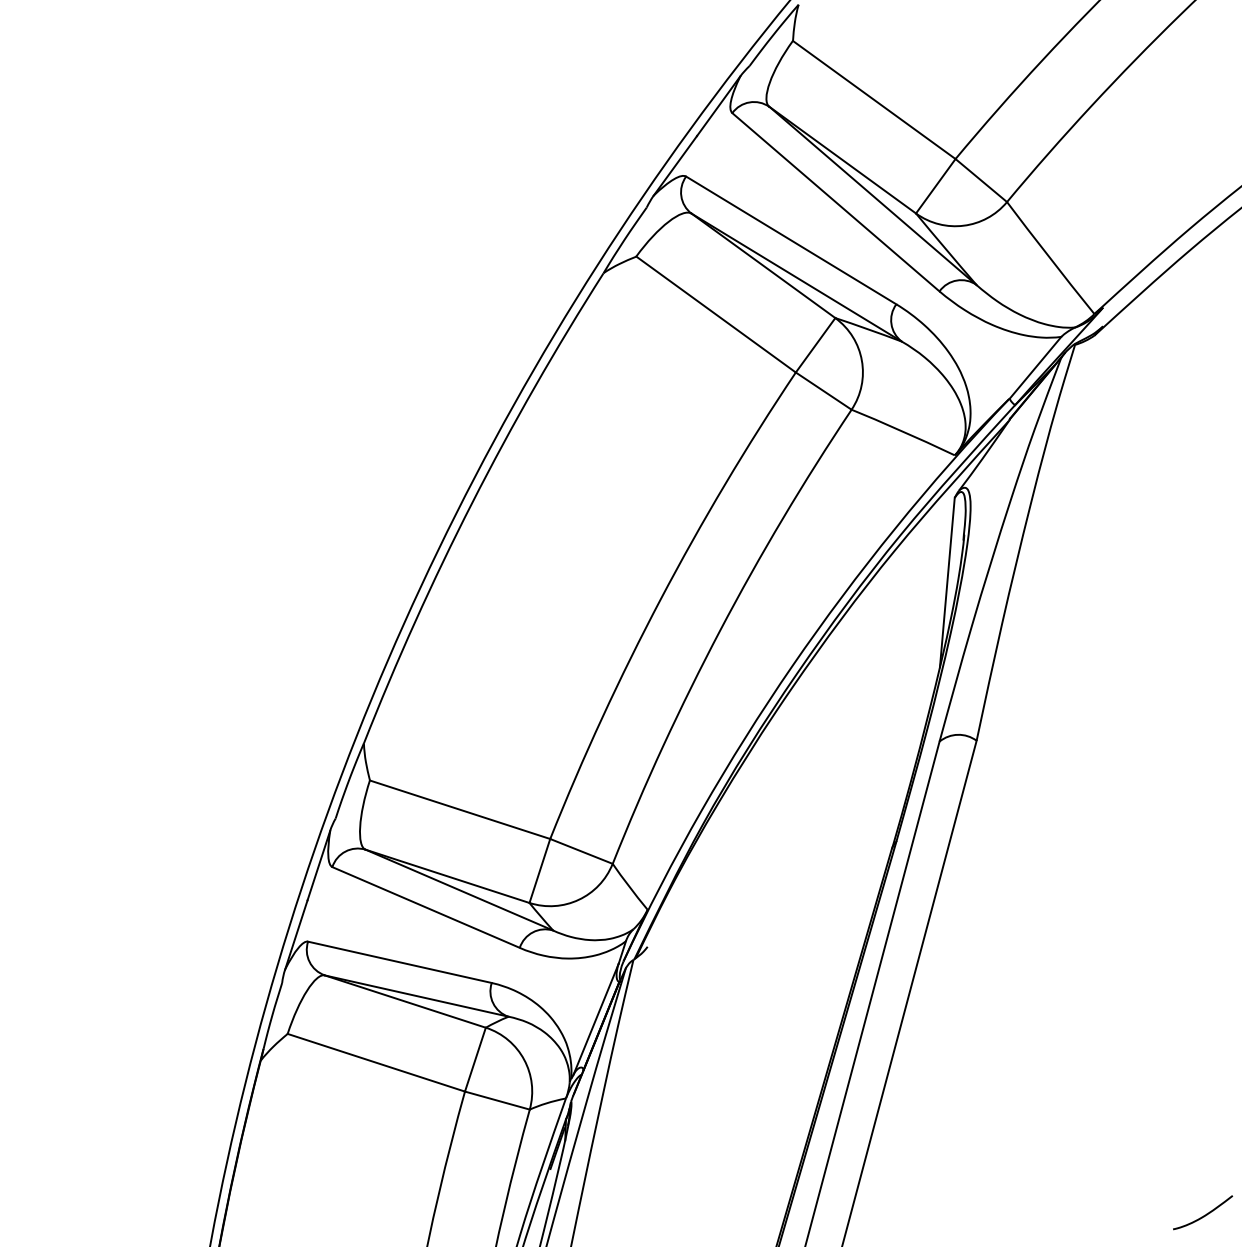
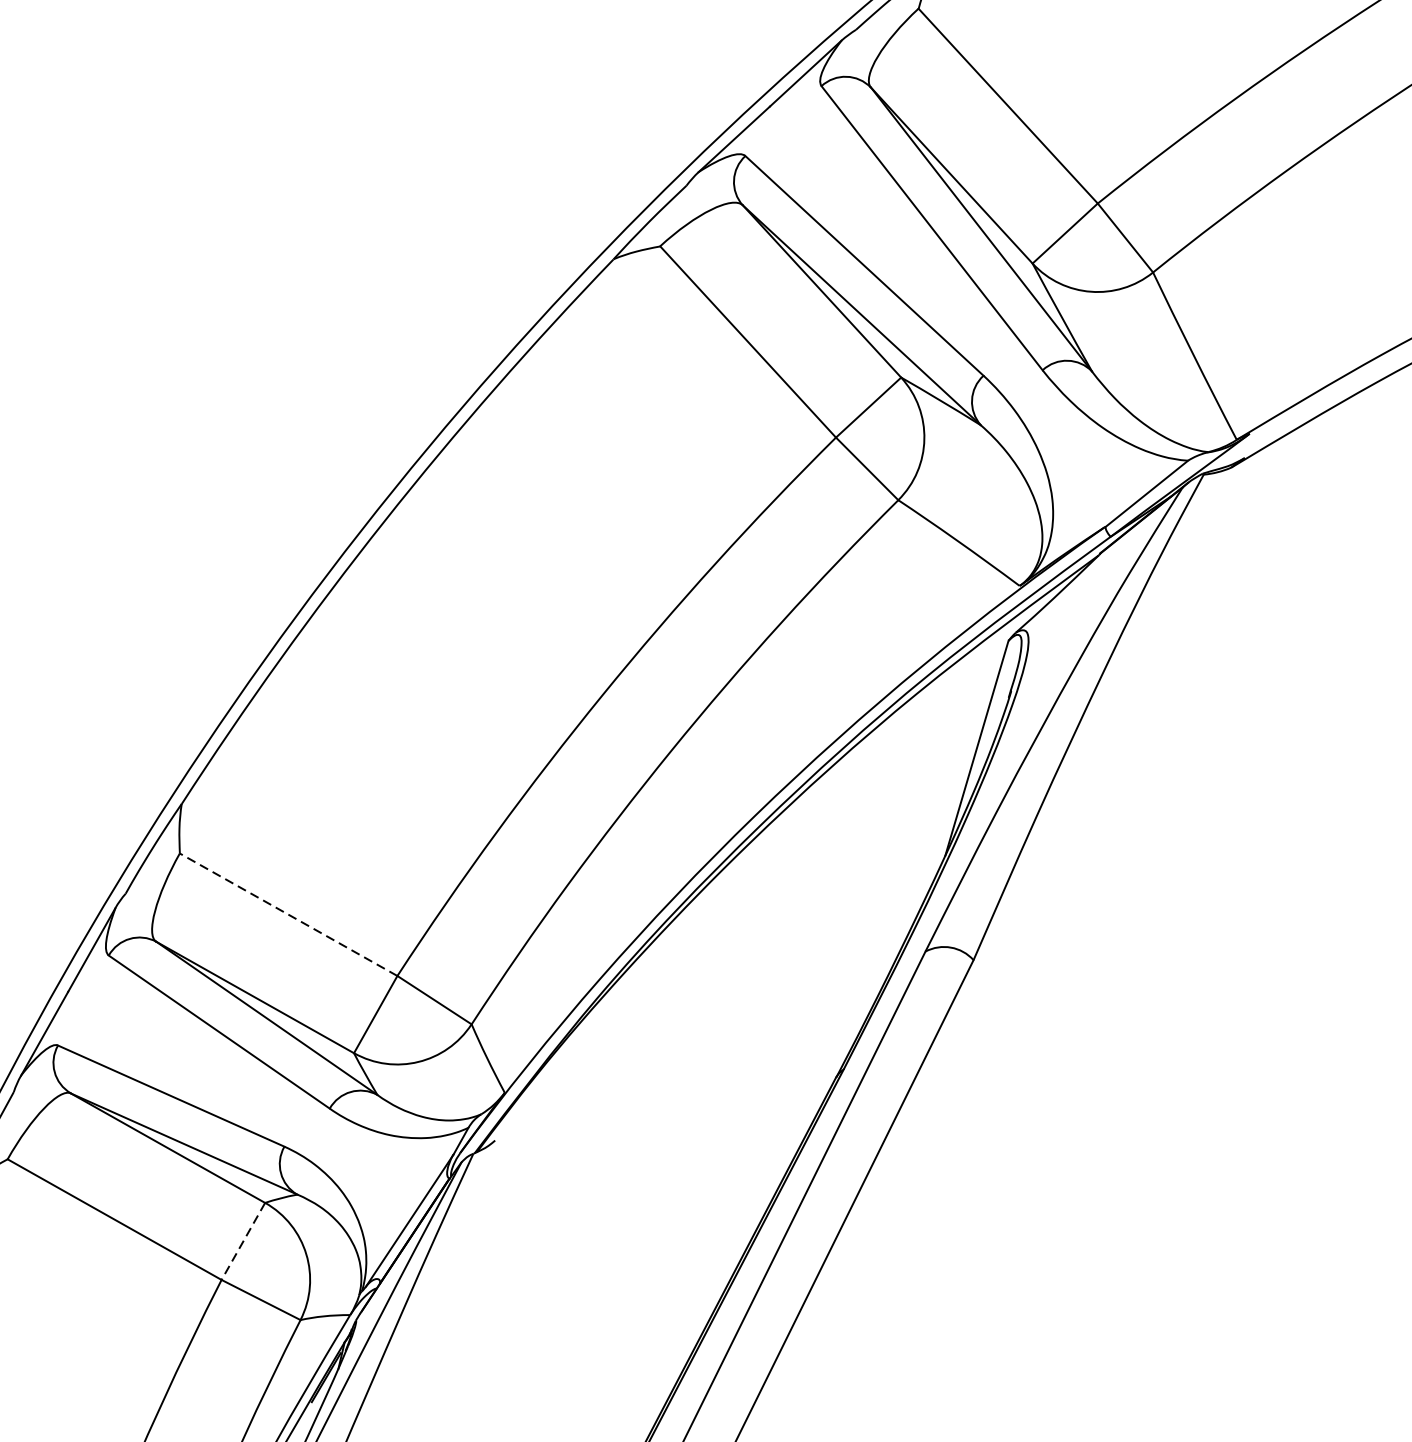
line: (460, 809) -> (289, 914), solid -> dashed
line: (475, 1059) -> (243, 1241), solid -> dashed

